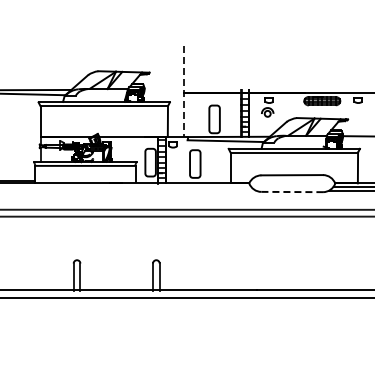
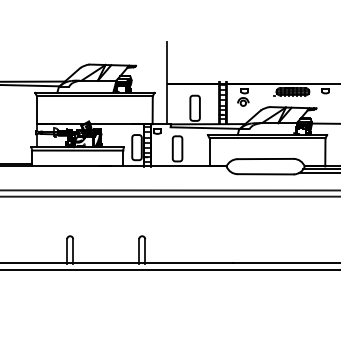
line: (183, 91) -> (166, 82), dashed -> solid
line: (292, 192) -> (265, 174), dashed -> solid

